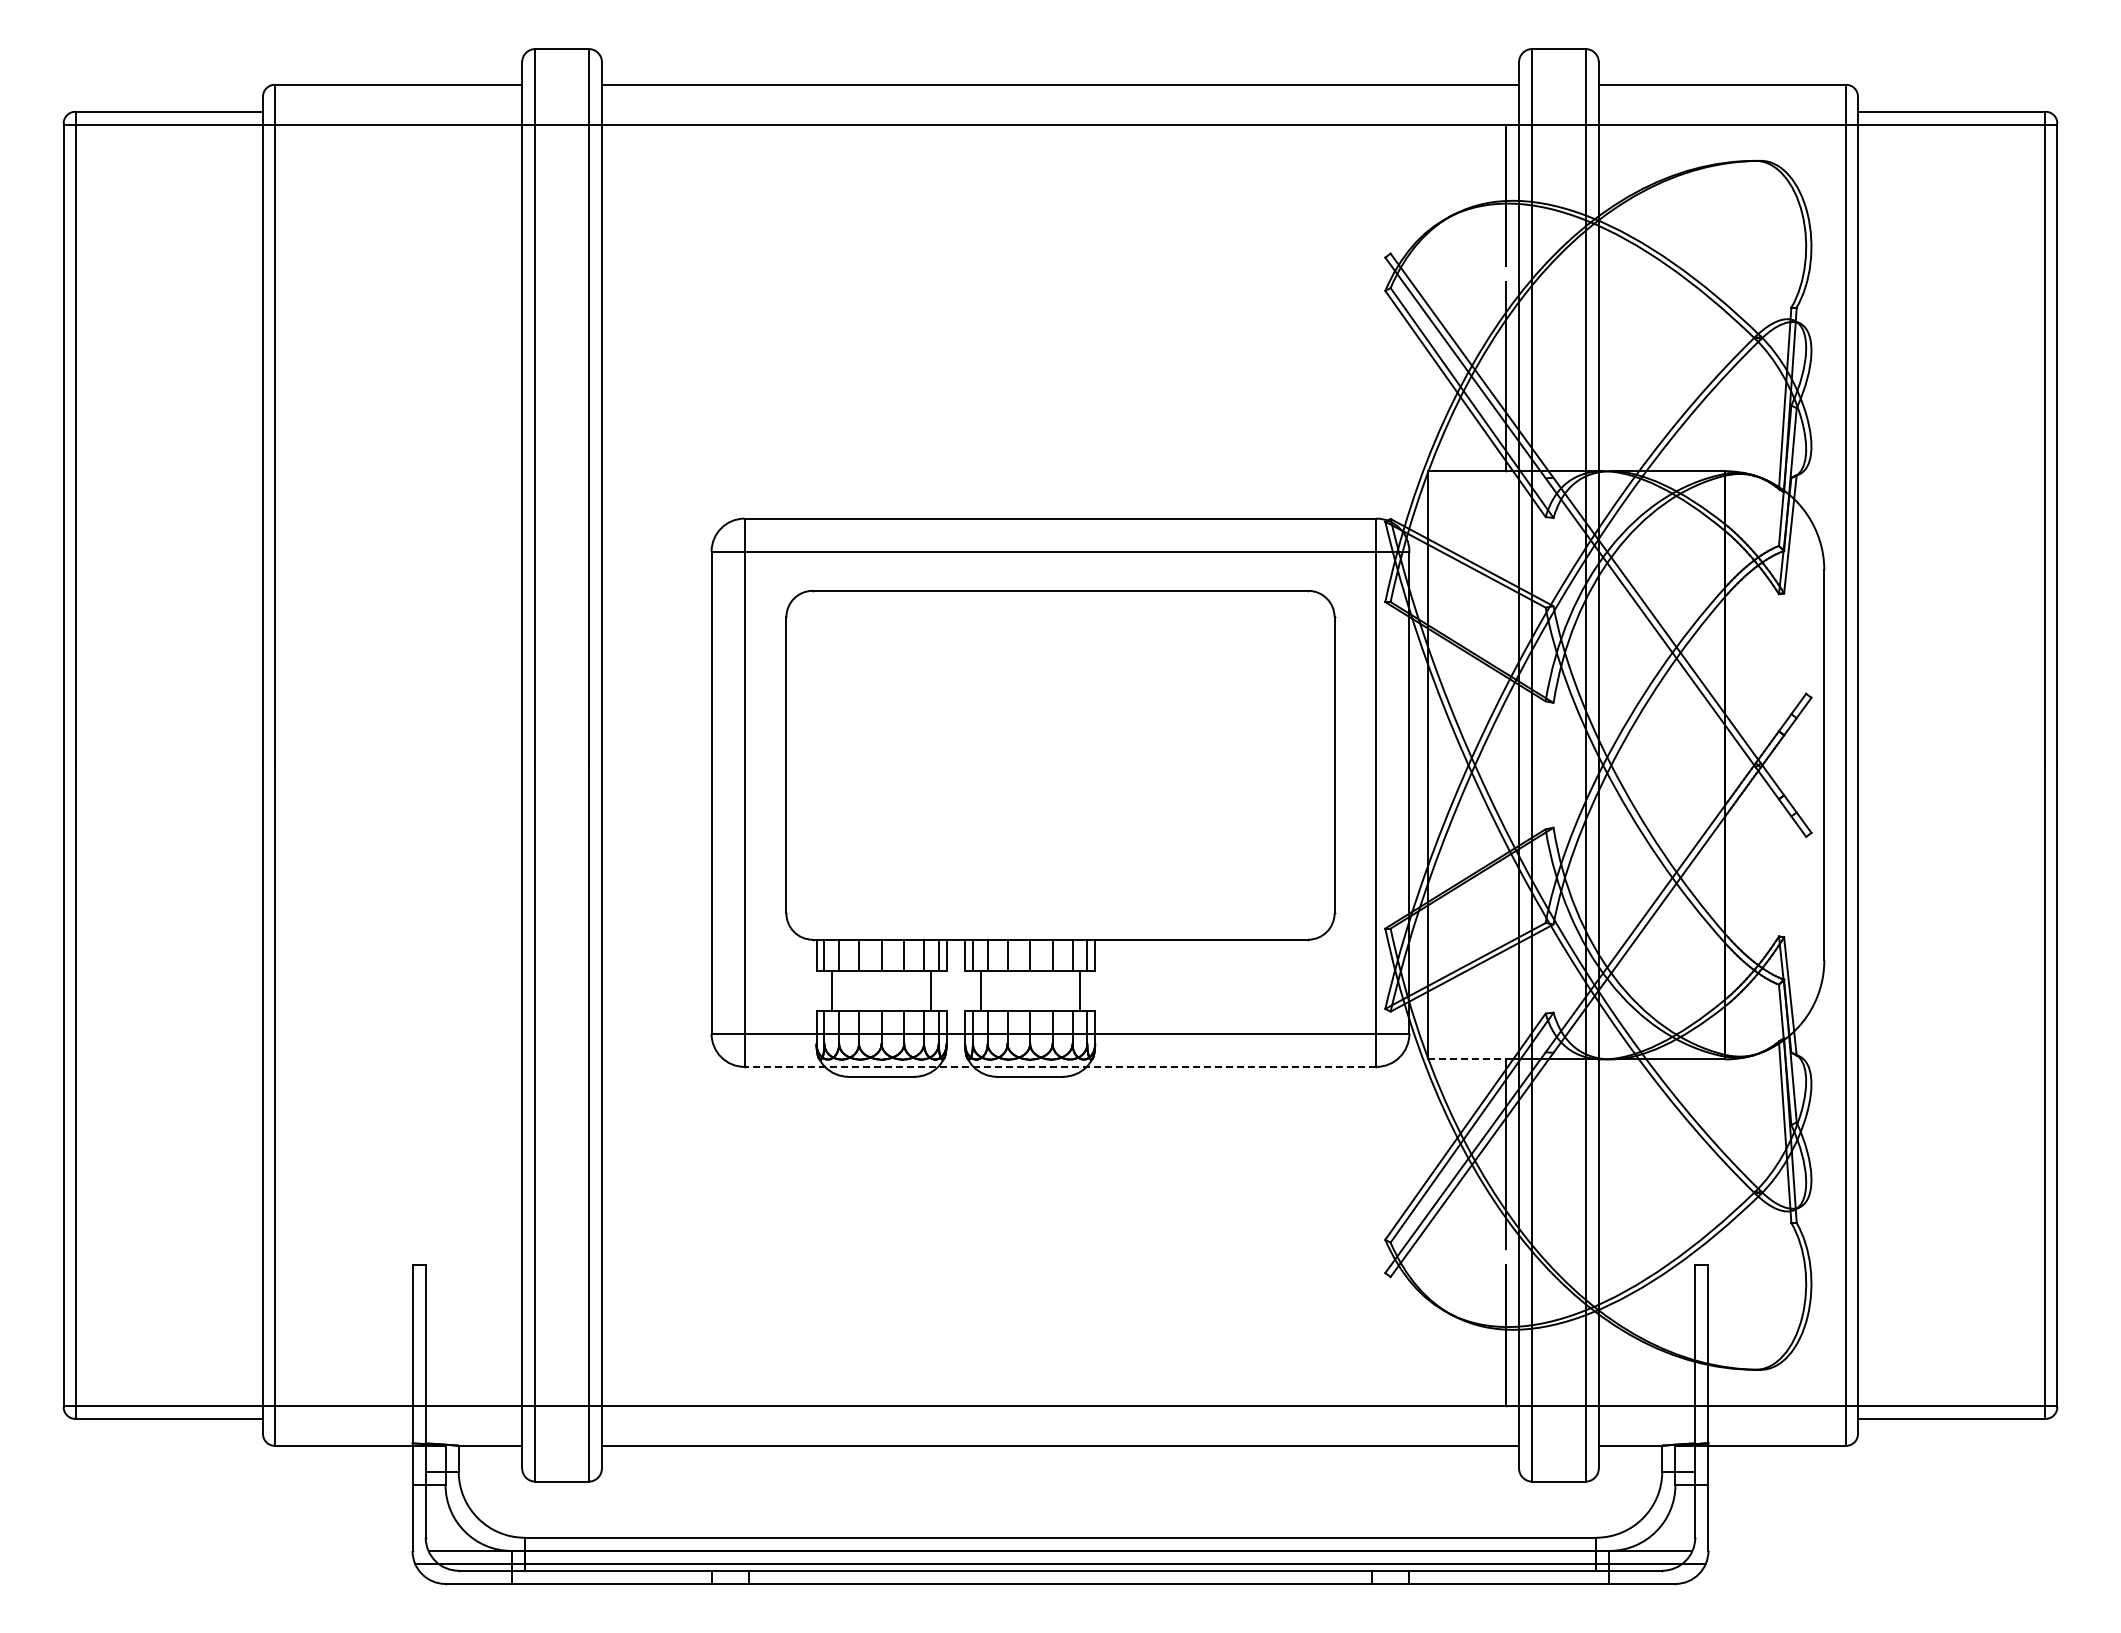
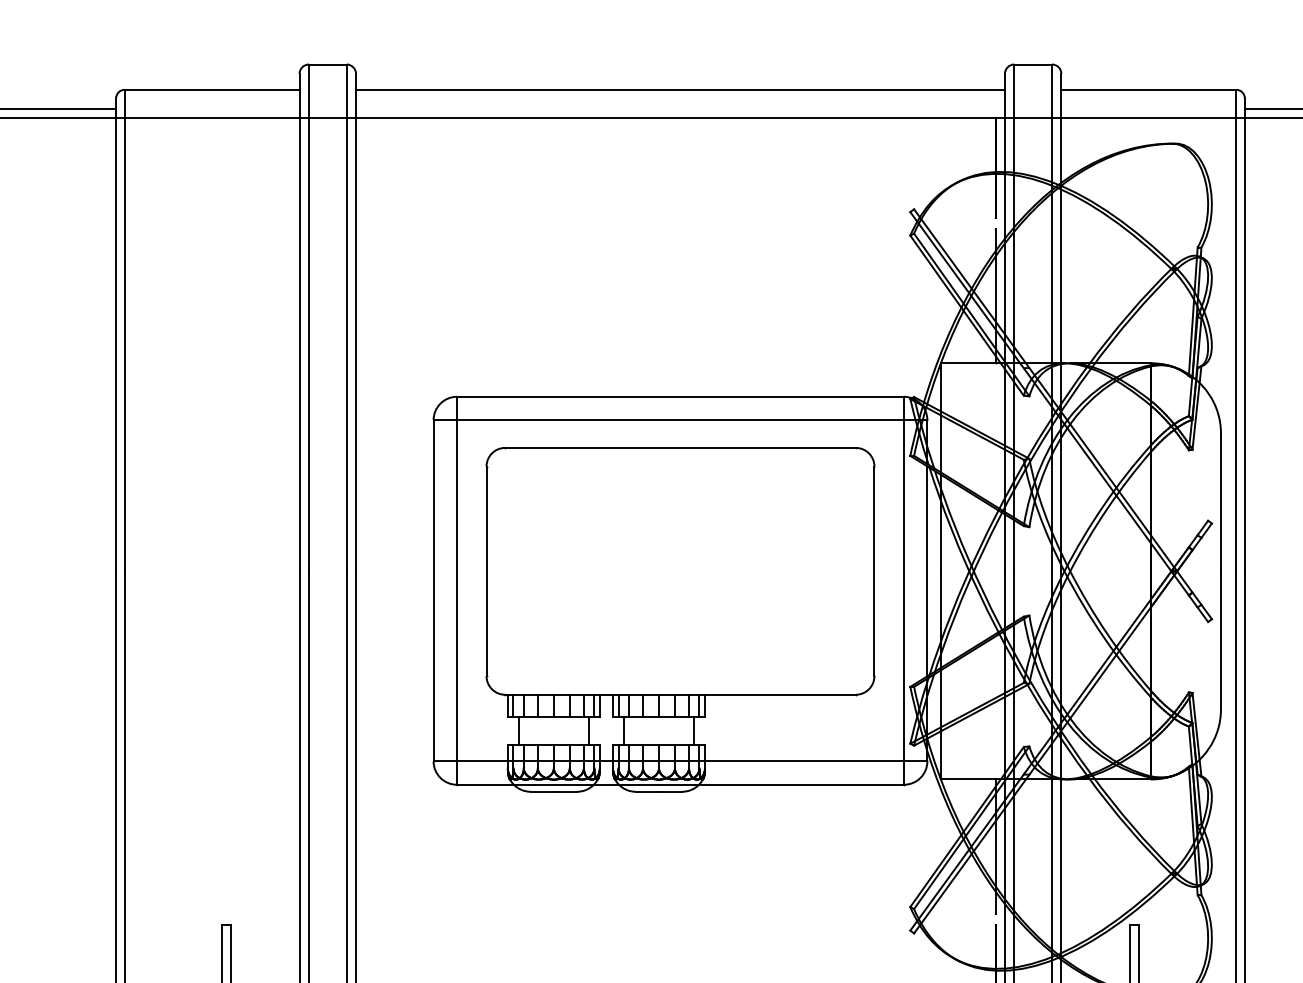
line: (1467, 1059) -> (968, 779), dashed -> solid
line: (1060, 1066) -> (680, 784), dashed -> solid

